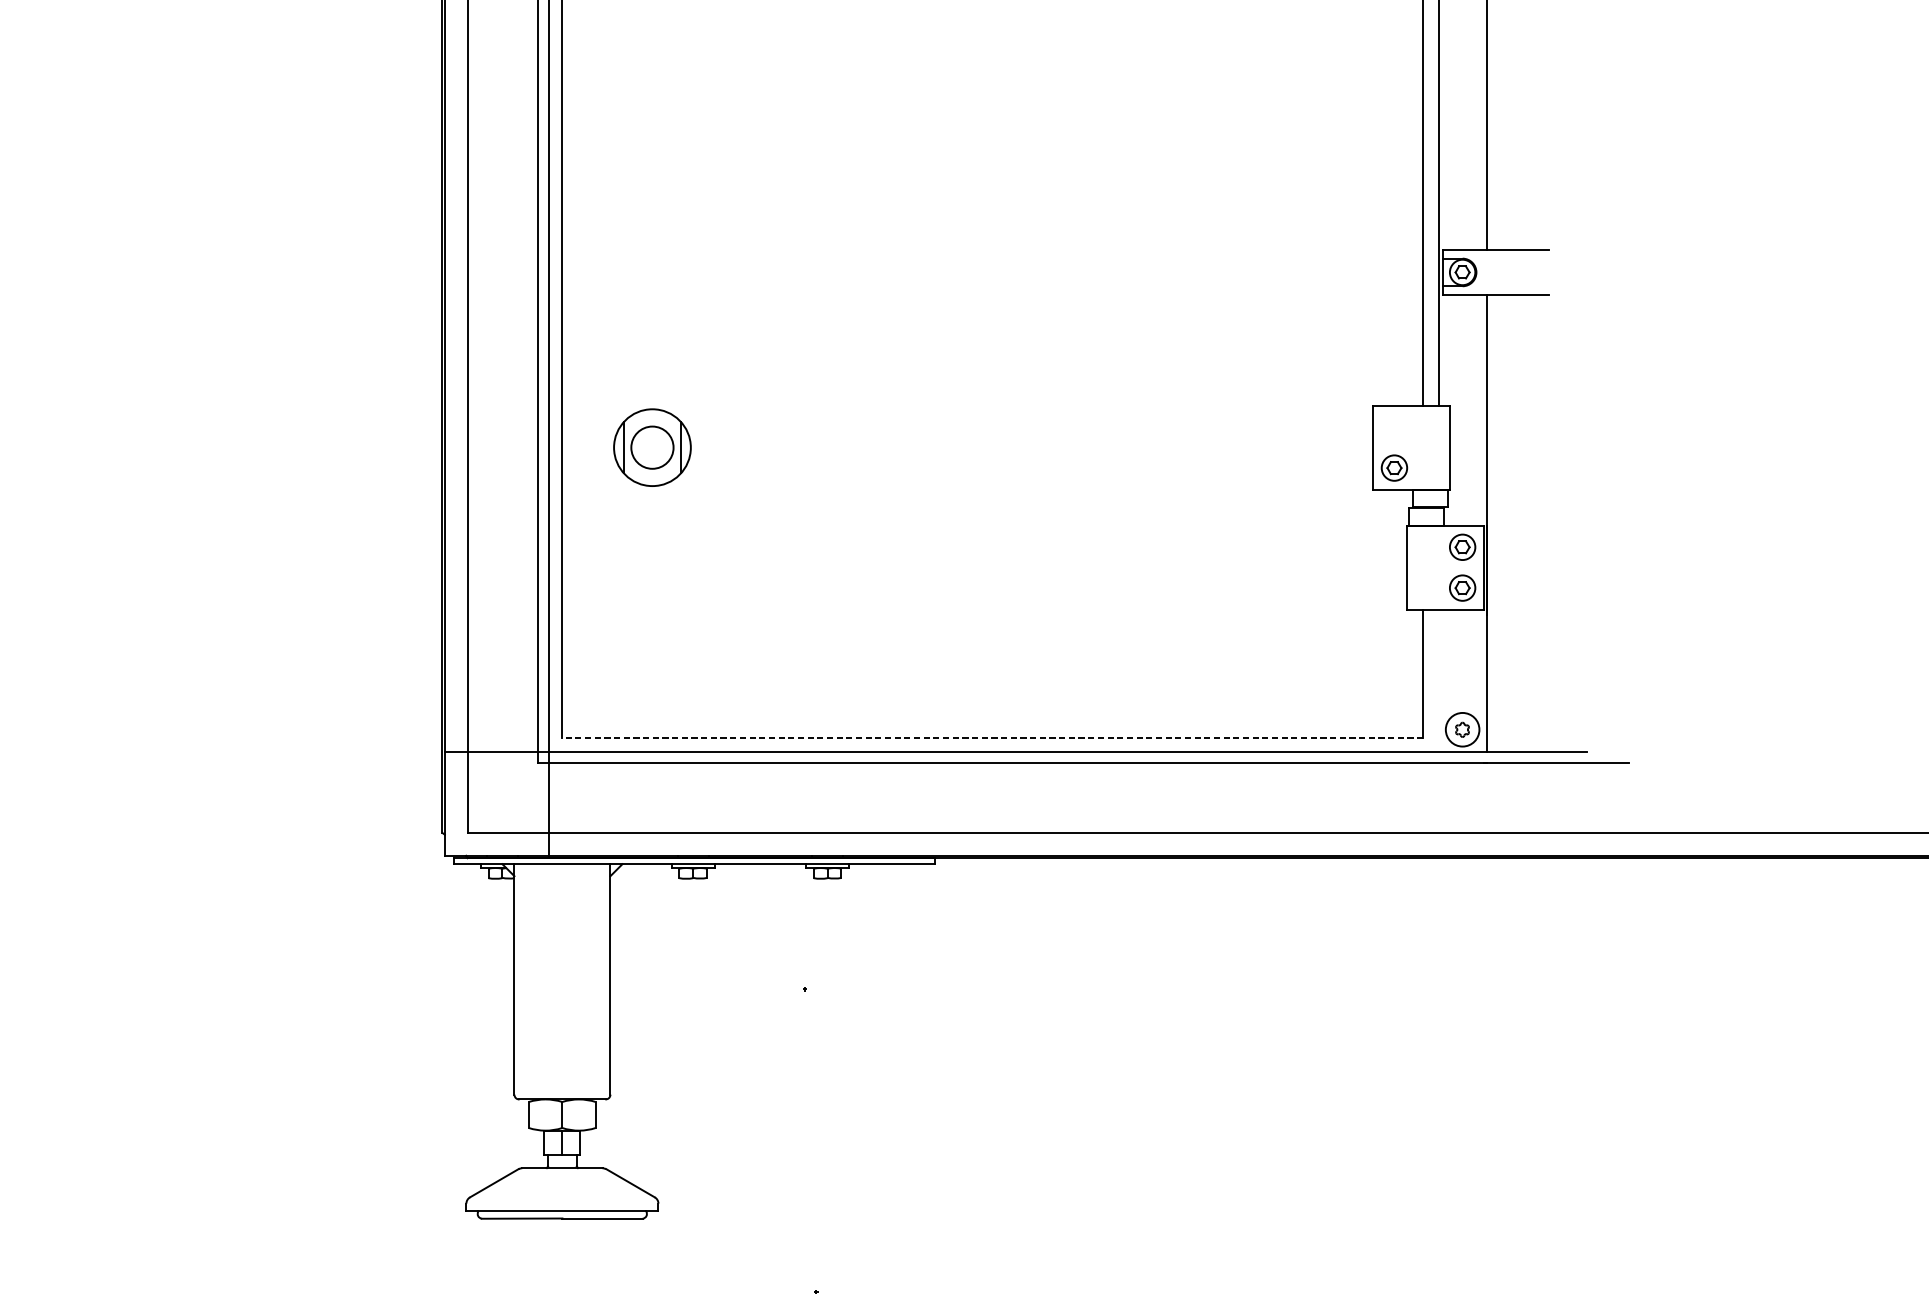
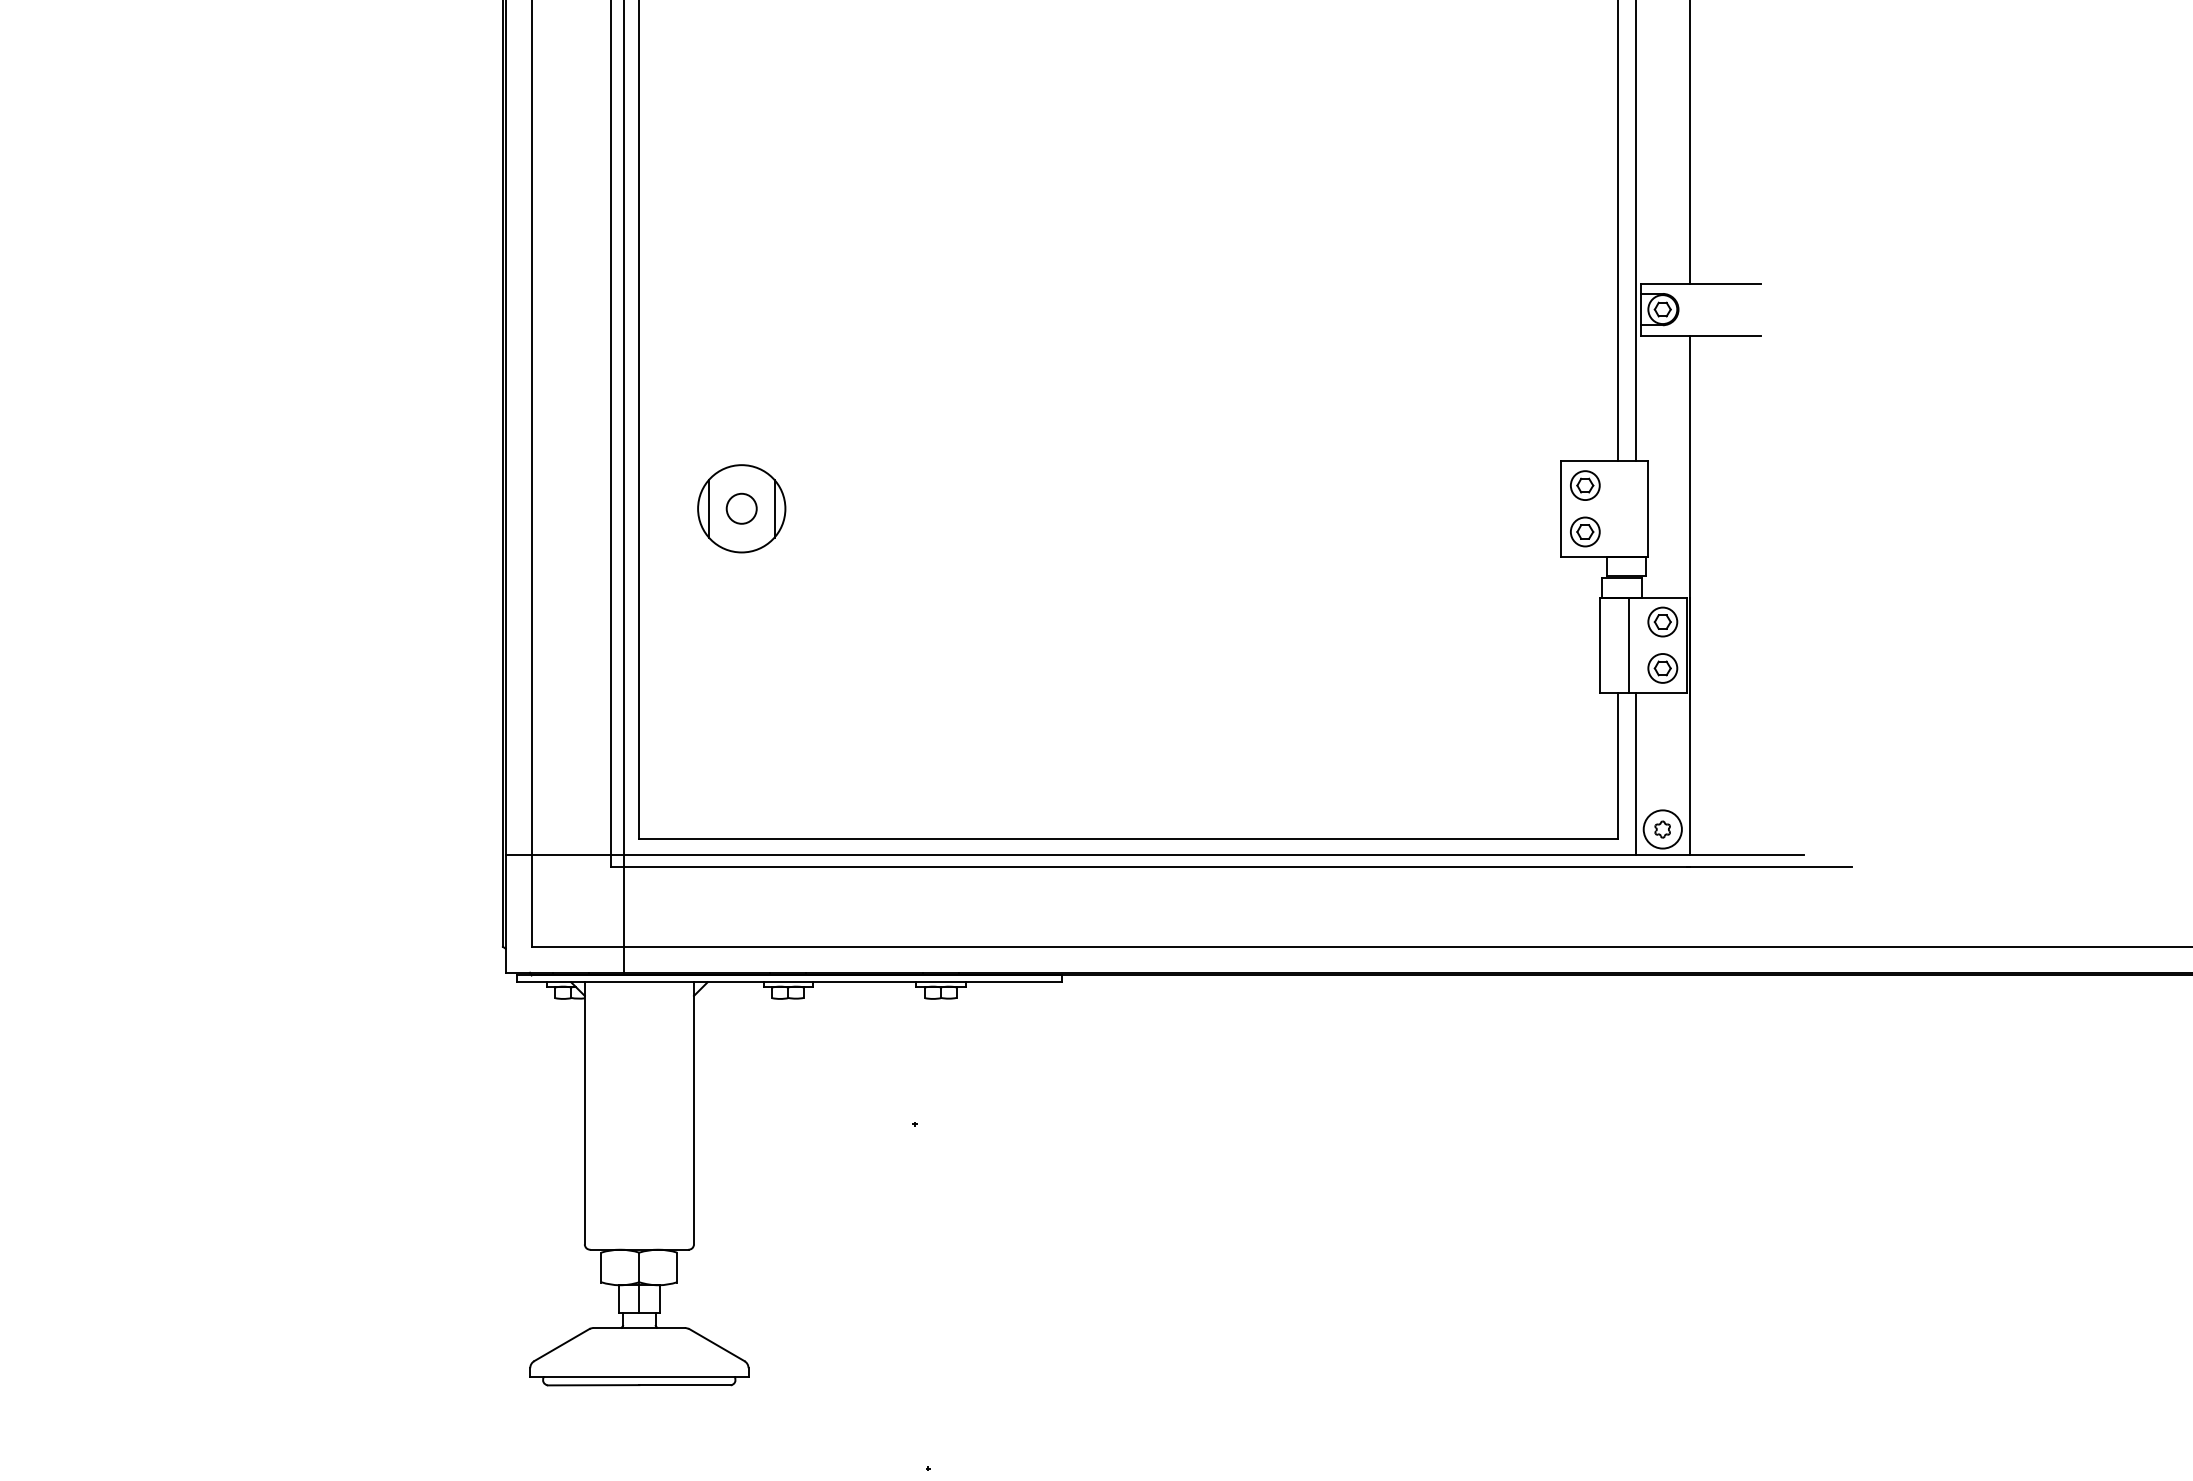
part: (1394, 427) -> (1585, 485), added
circle: (652, 447) -> (741, 508), size x0.62
line: (1432, 567) -> (1628, 645), added
line: (1438, 680) -> (1635, 773), added
line: (992, 738) -> (1128, 839), dashed -> solid

